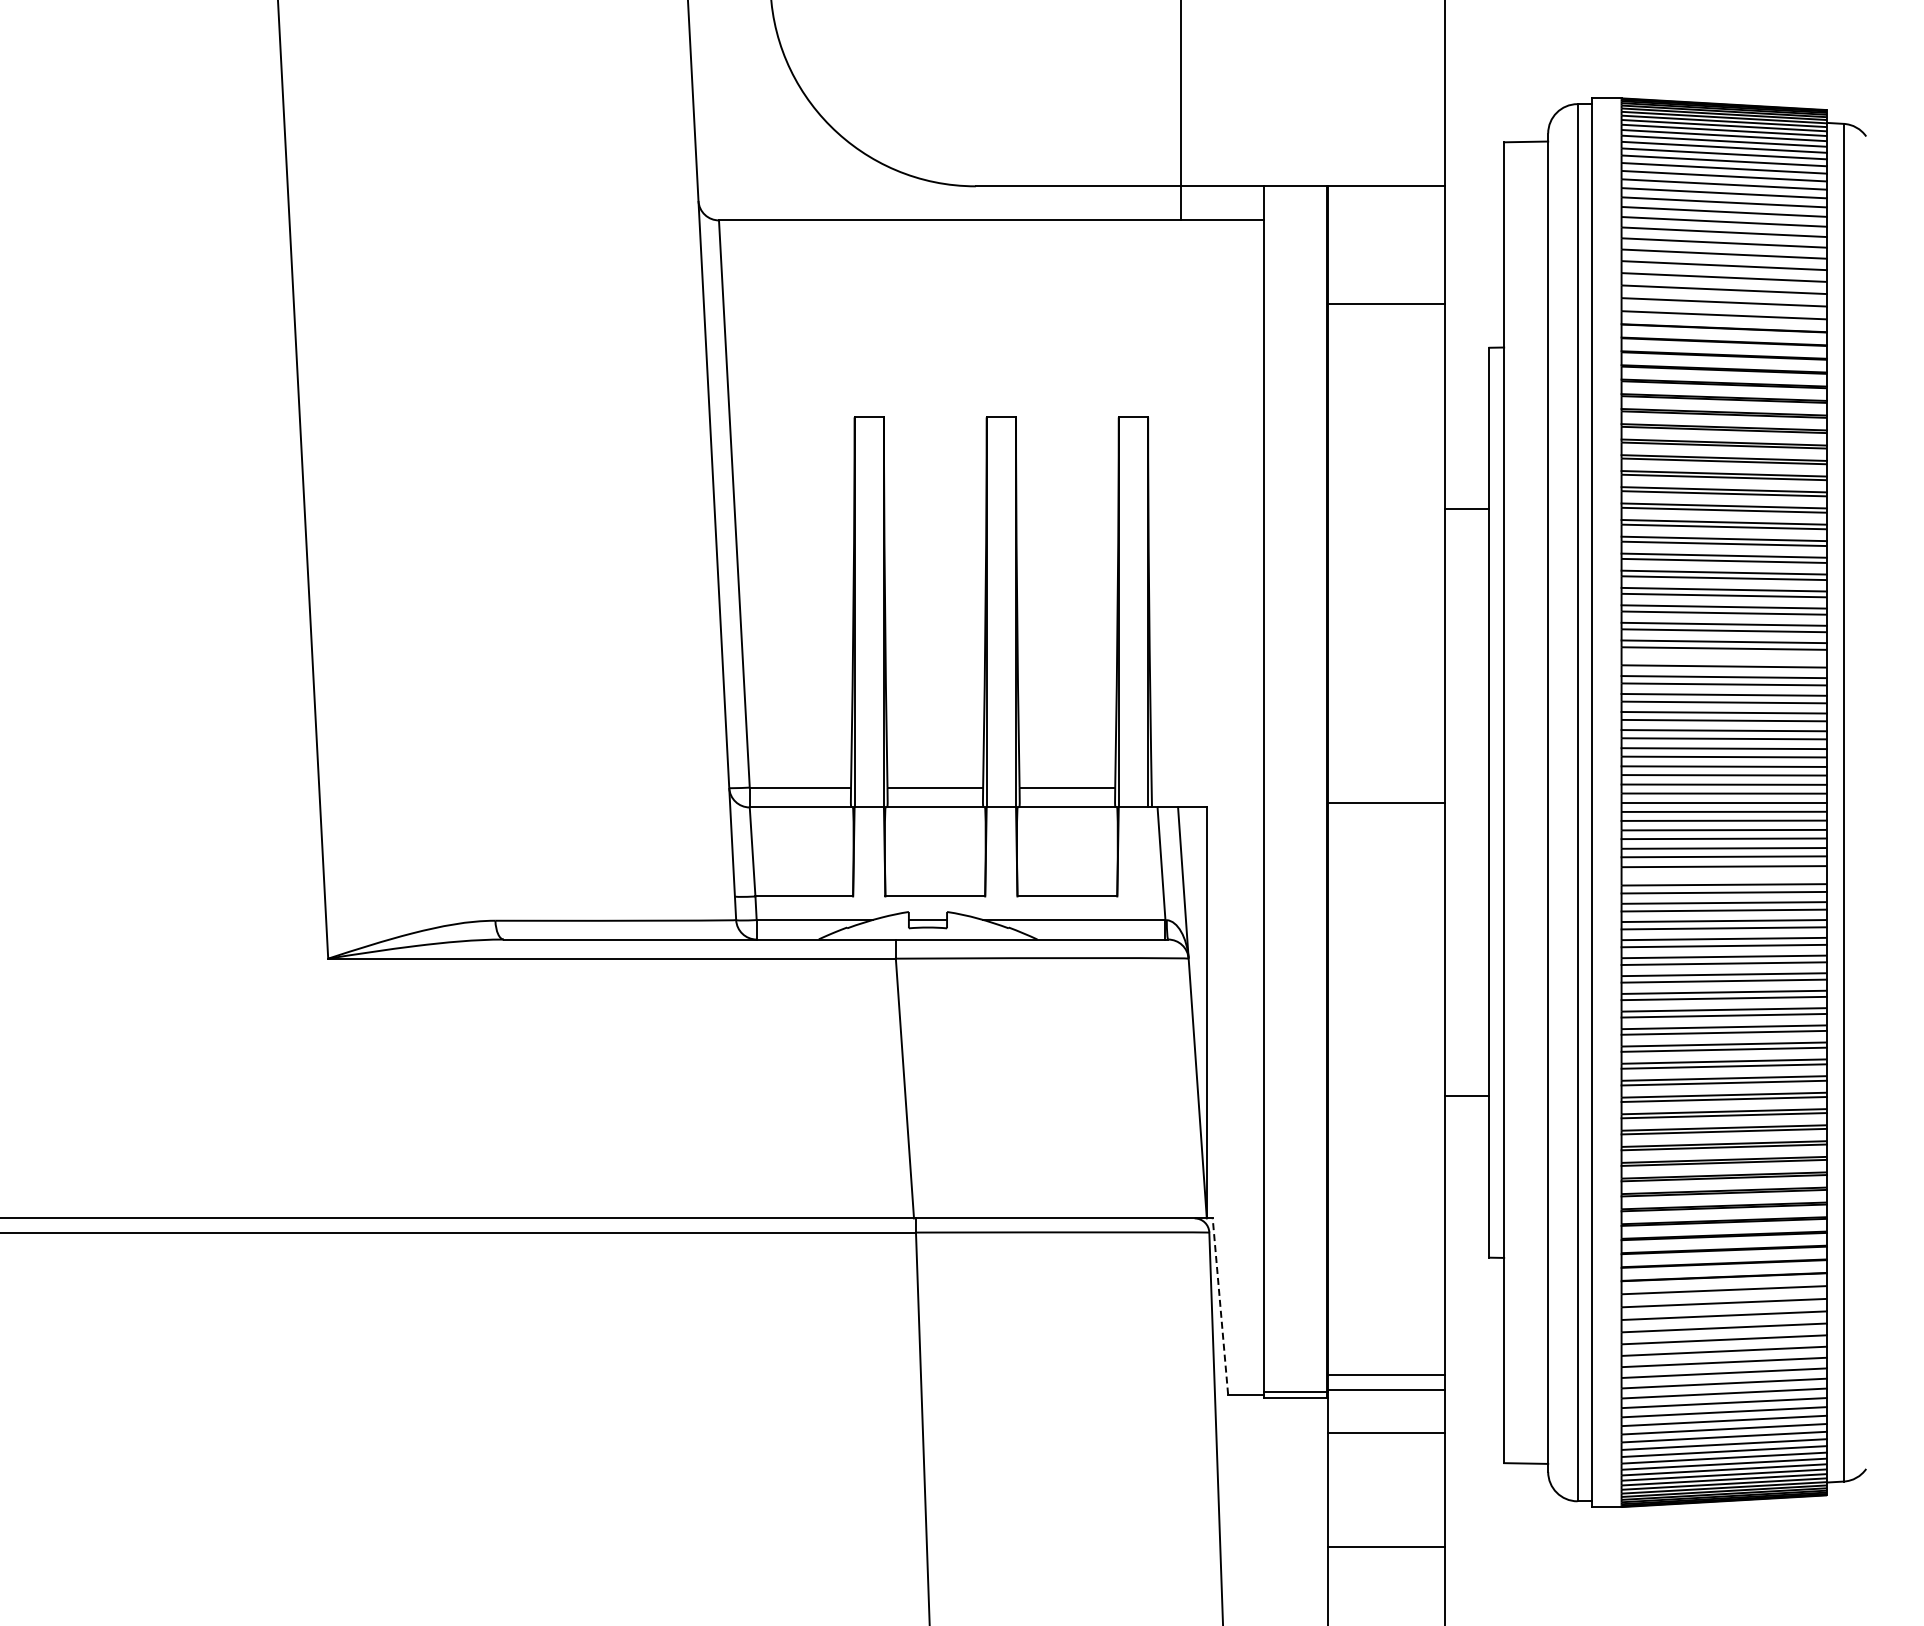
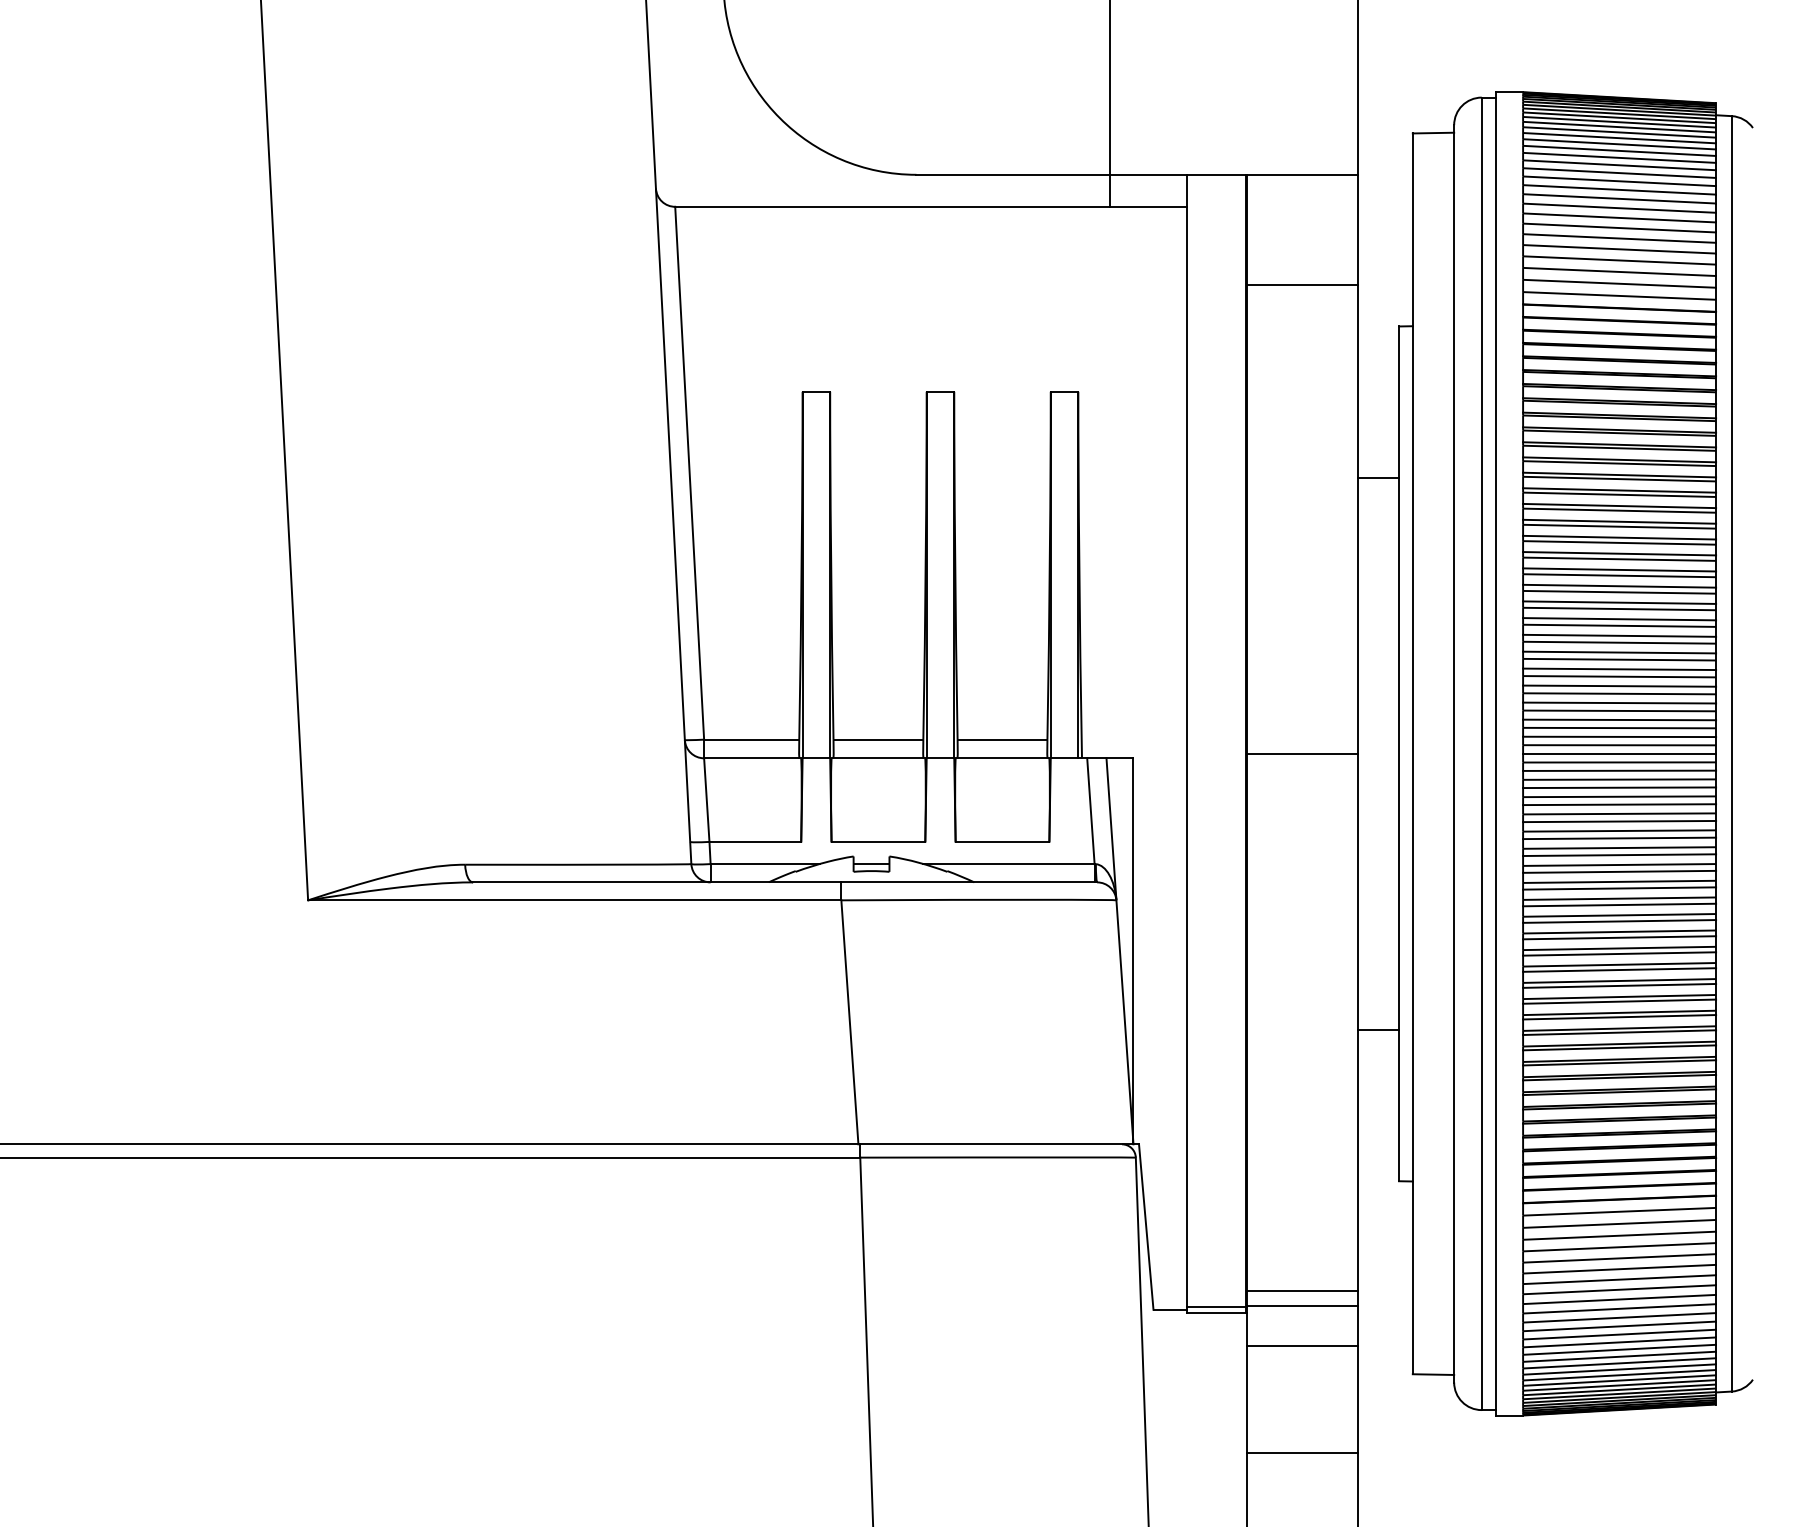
line: (1724, 659) -> (1619, 619), added
line: (1724, 874) -> (1619, 821), added
line: (1220, 1305) -> (1146, 1226), dashed -> solid

